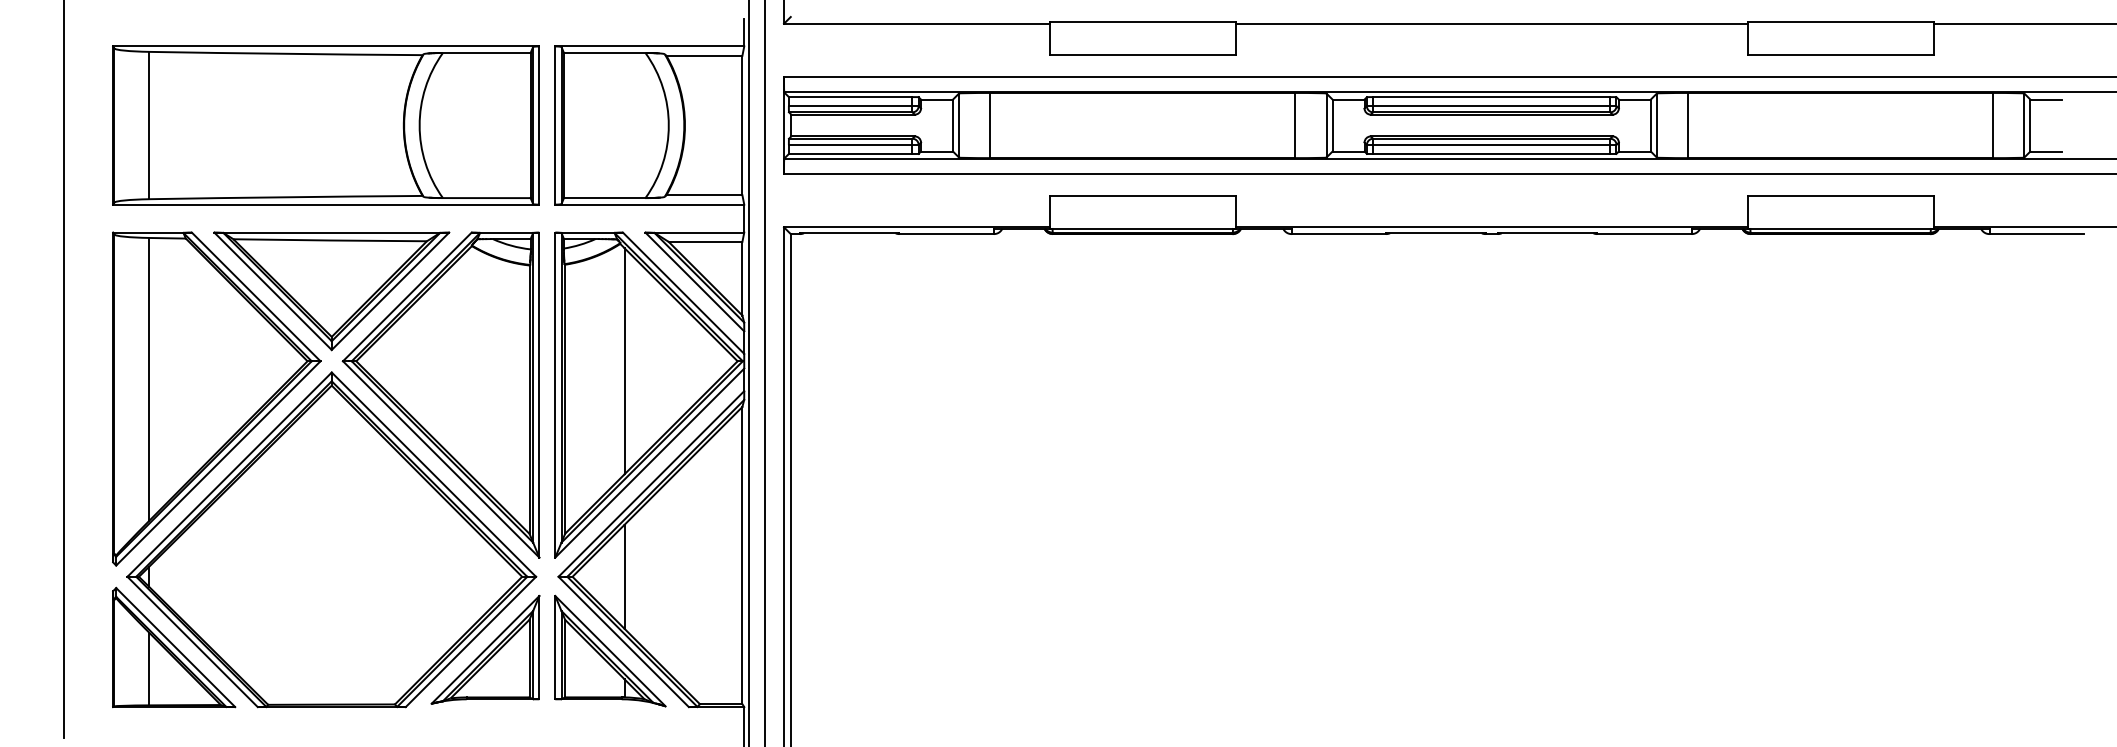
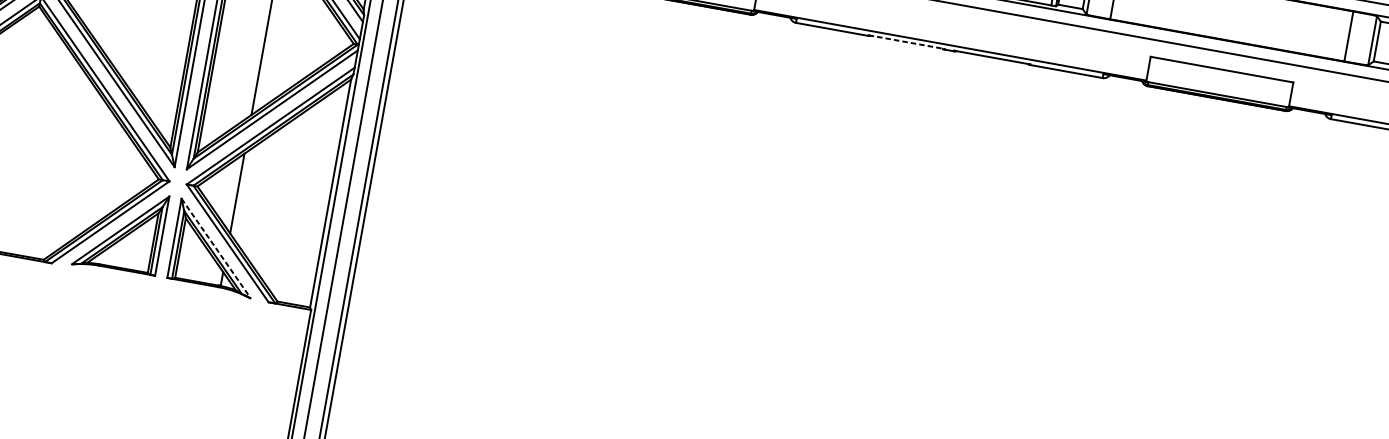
line: (1435, 233) -> (906, 42), solid -> dashed
line: (610, 651) -> (216, 248), solid -> dashed

